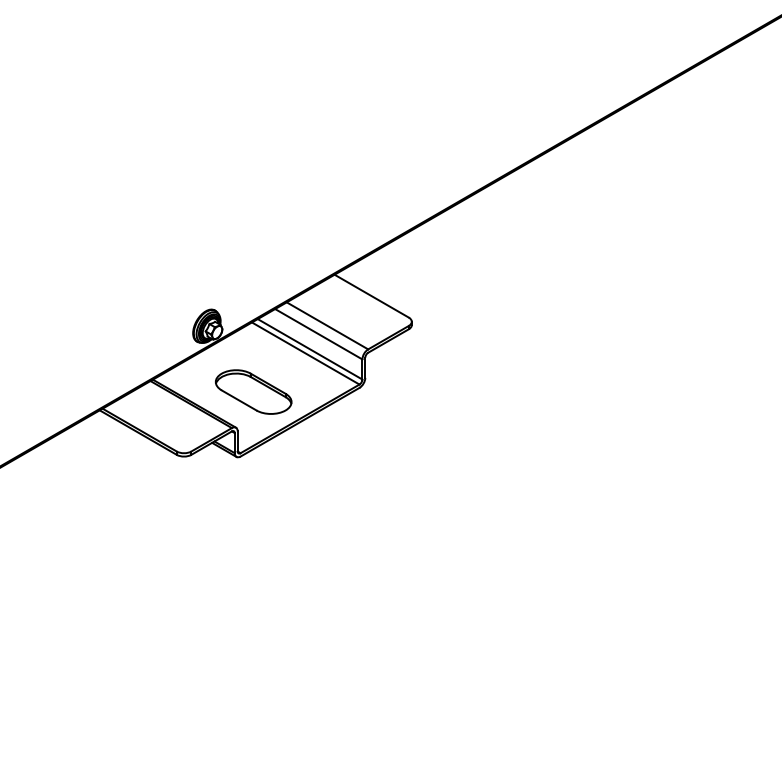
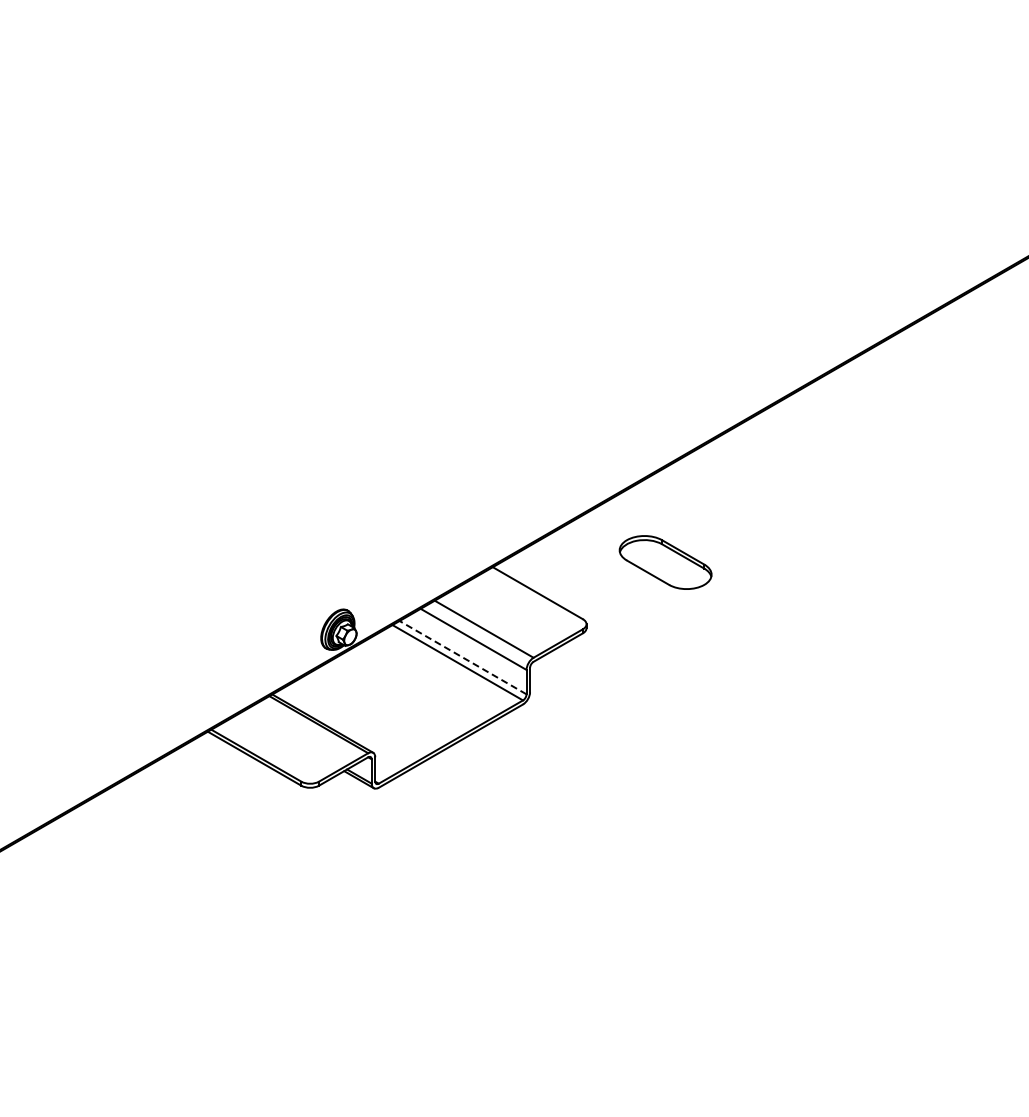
line: (309, 349) -> (462, 657), solid -> dashed
part: (253, 392) -> (665, 562), moved

